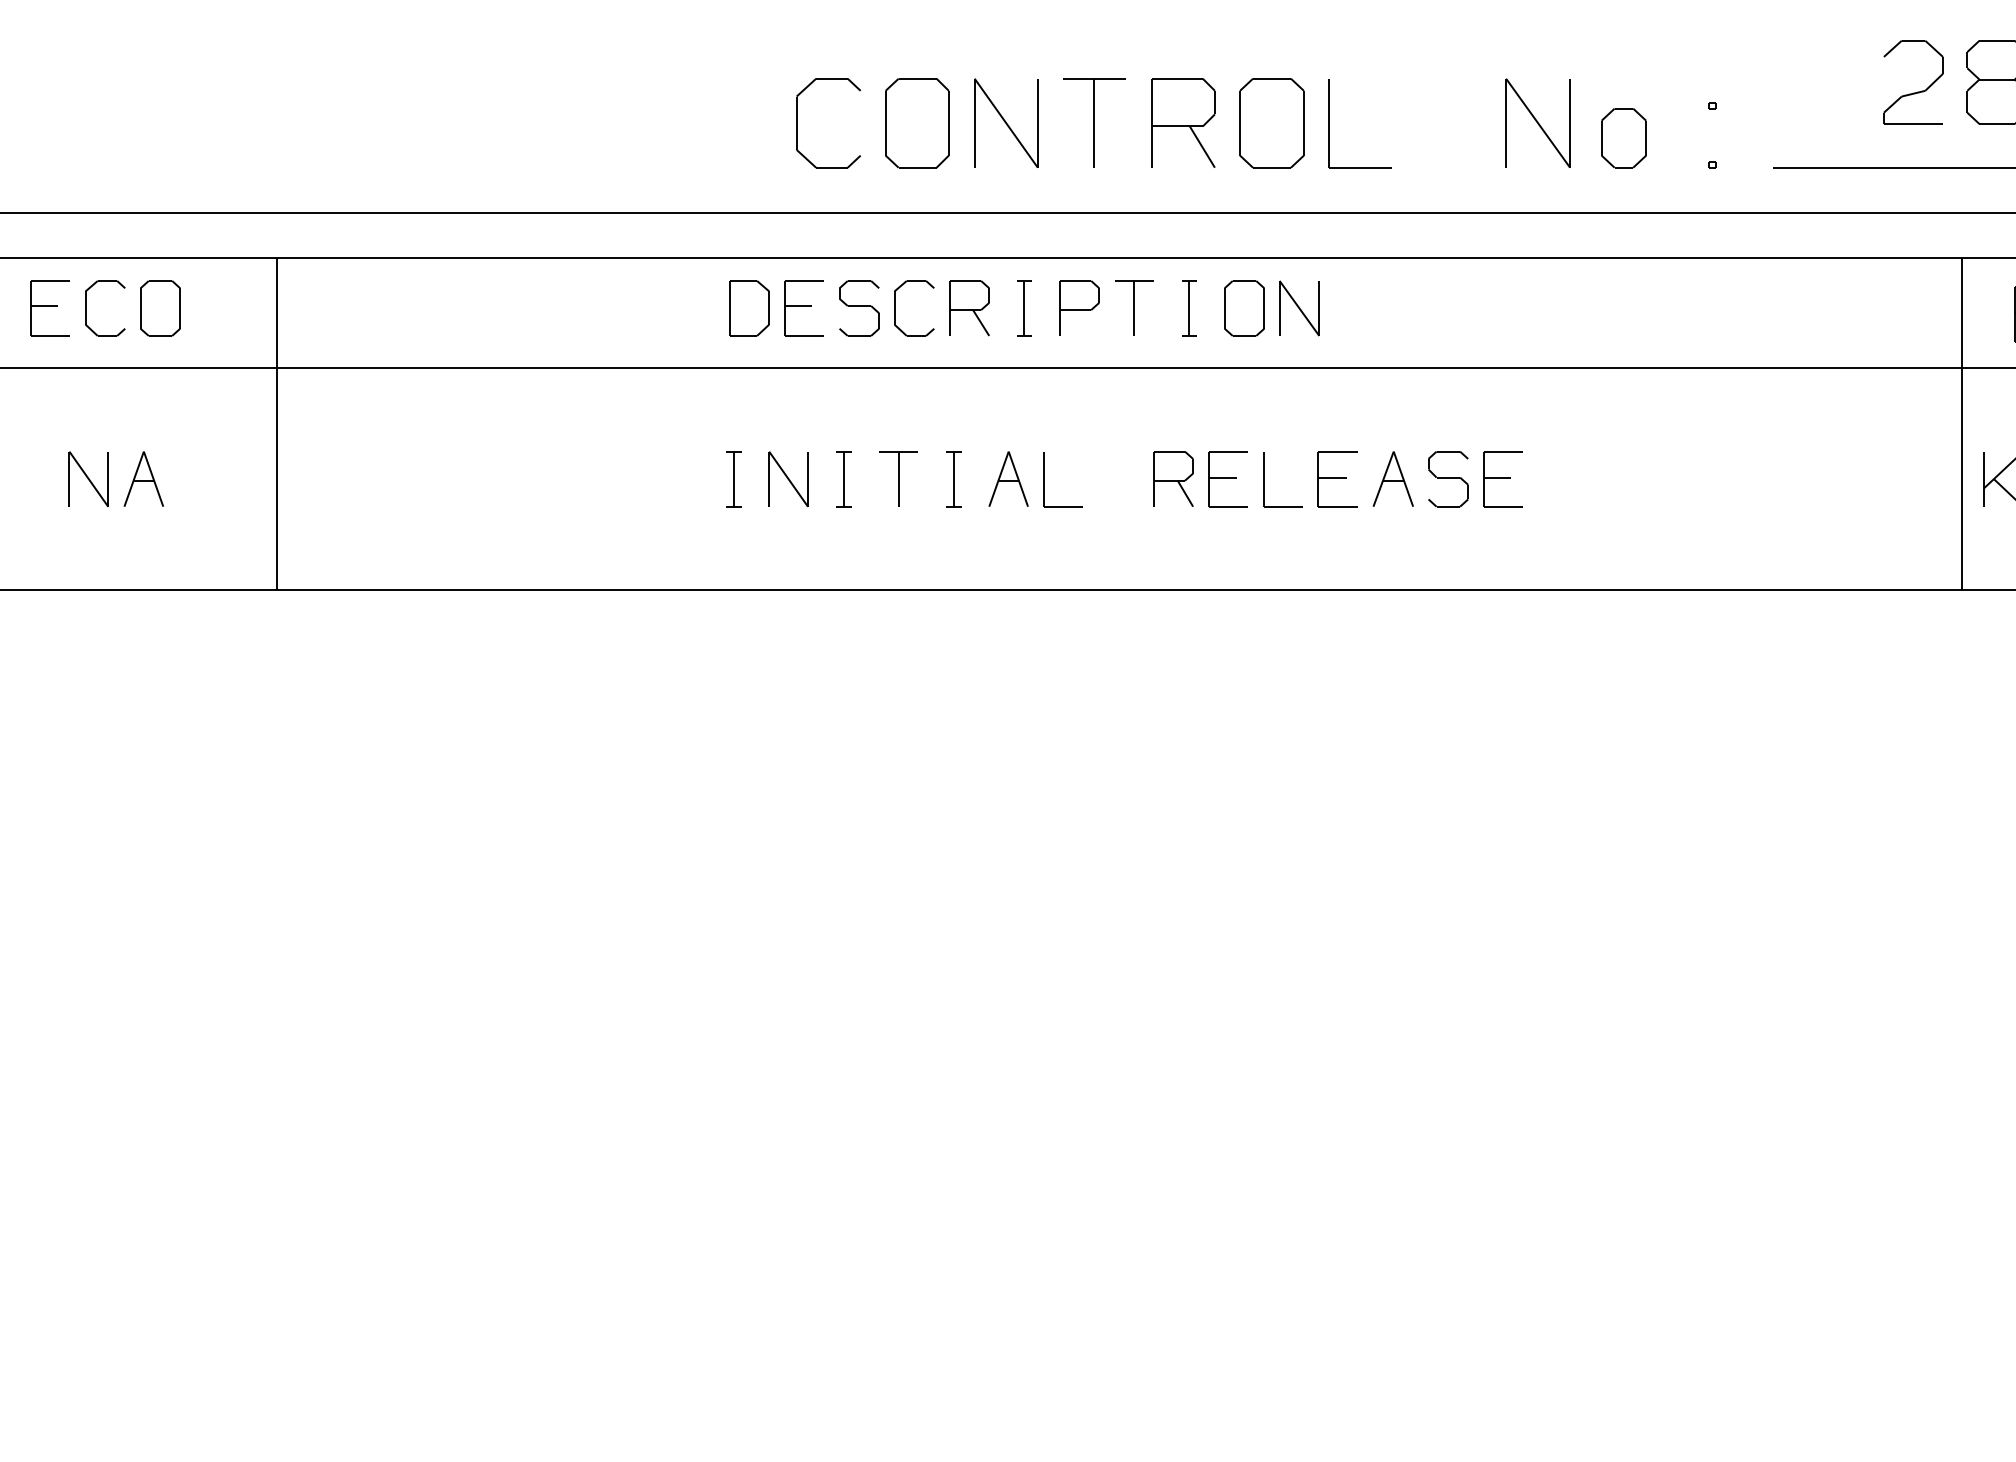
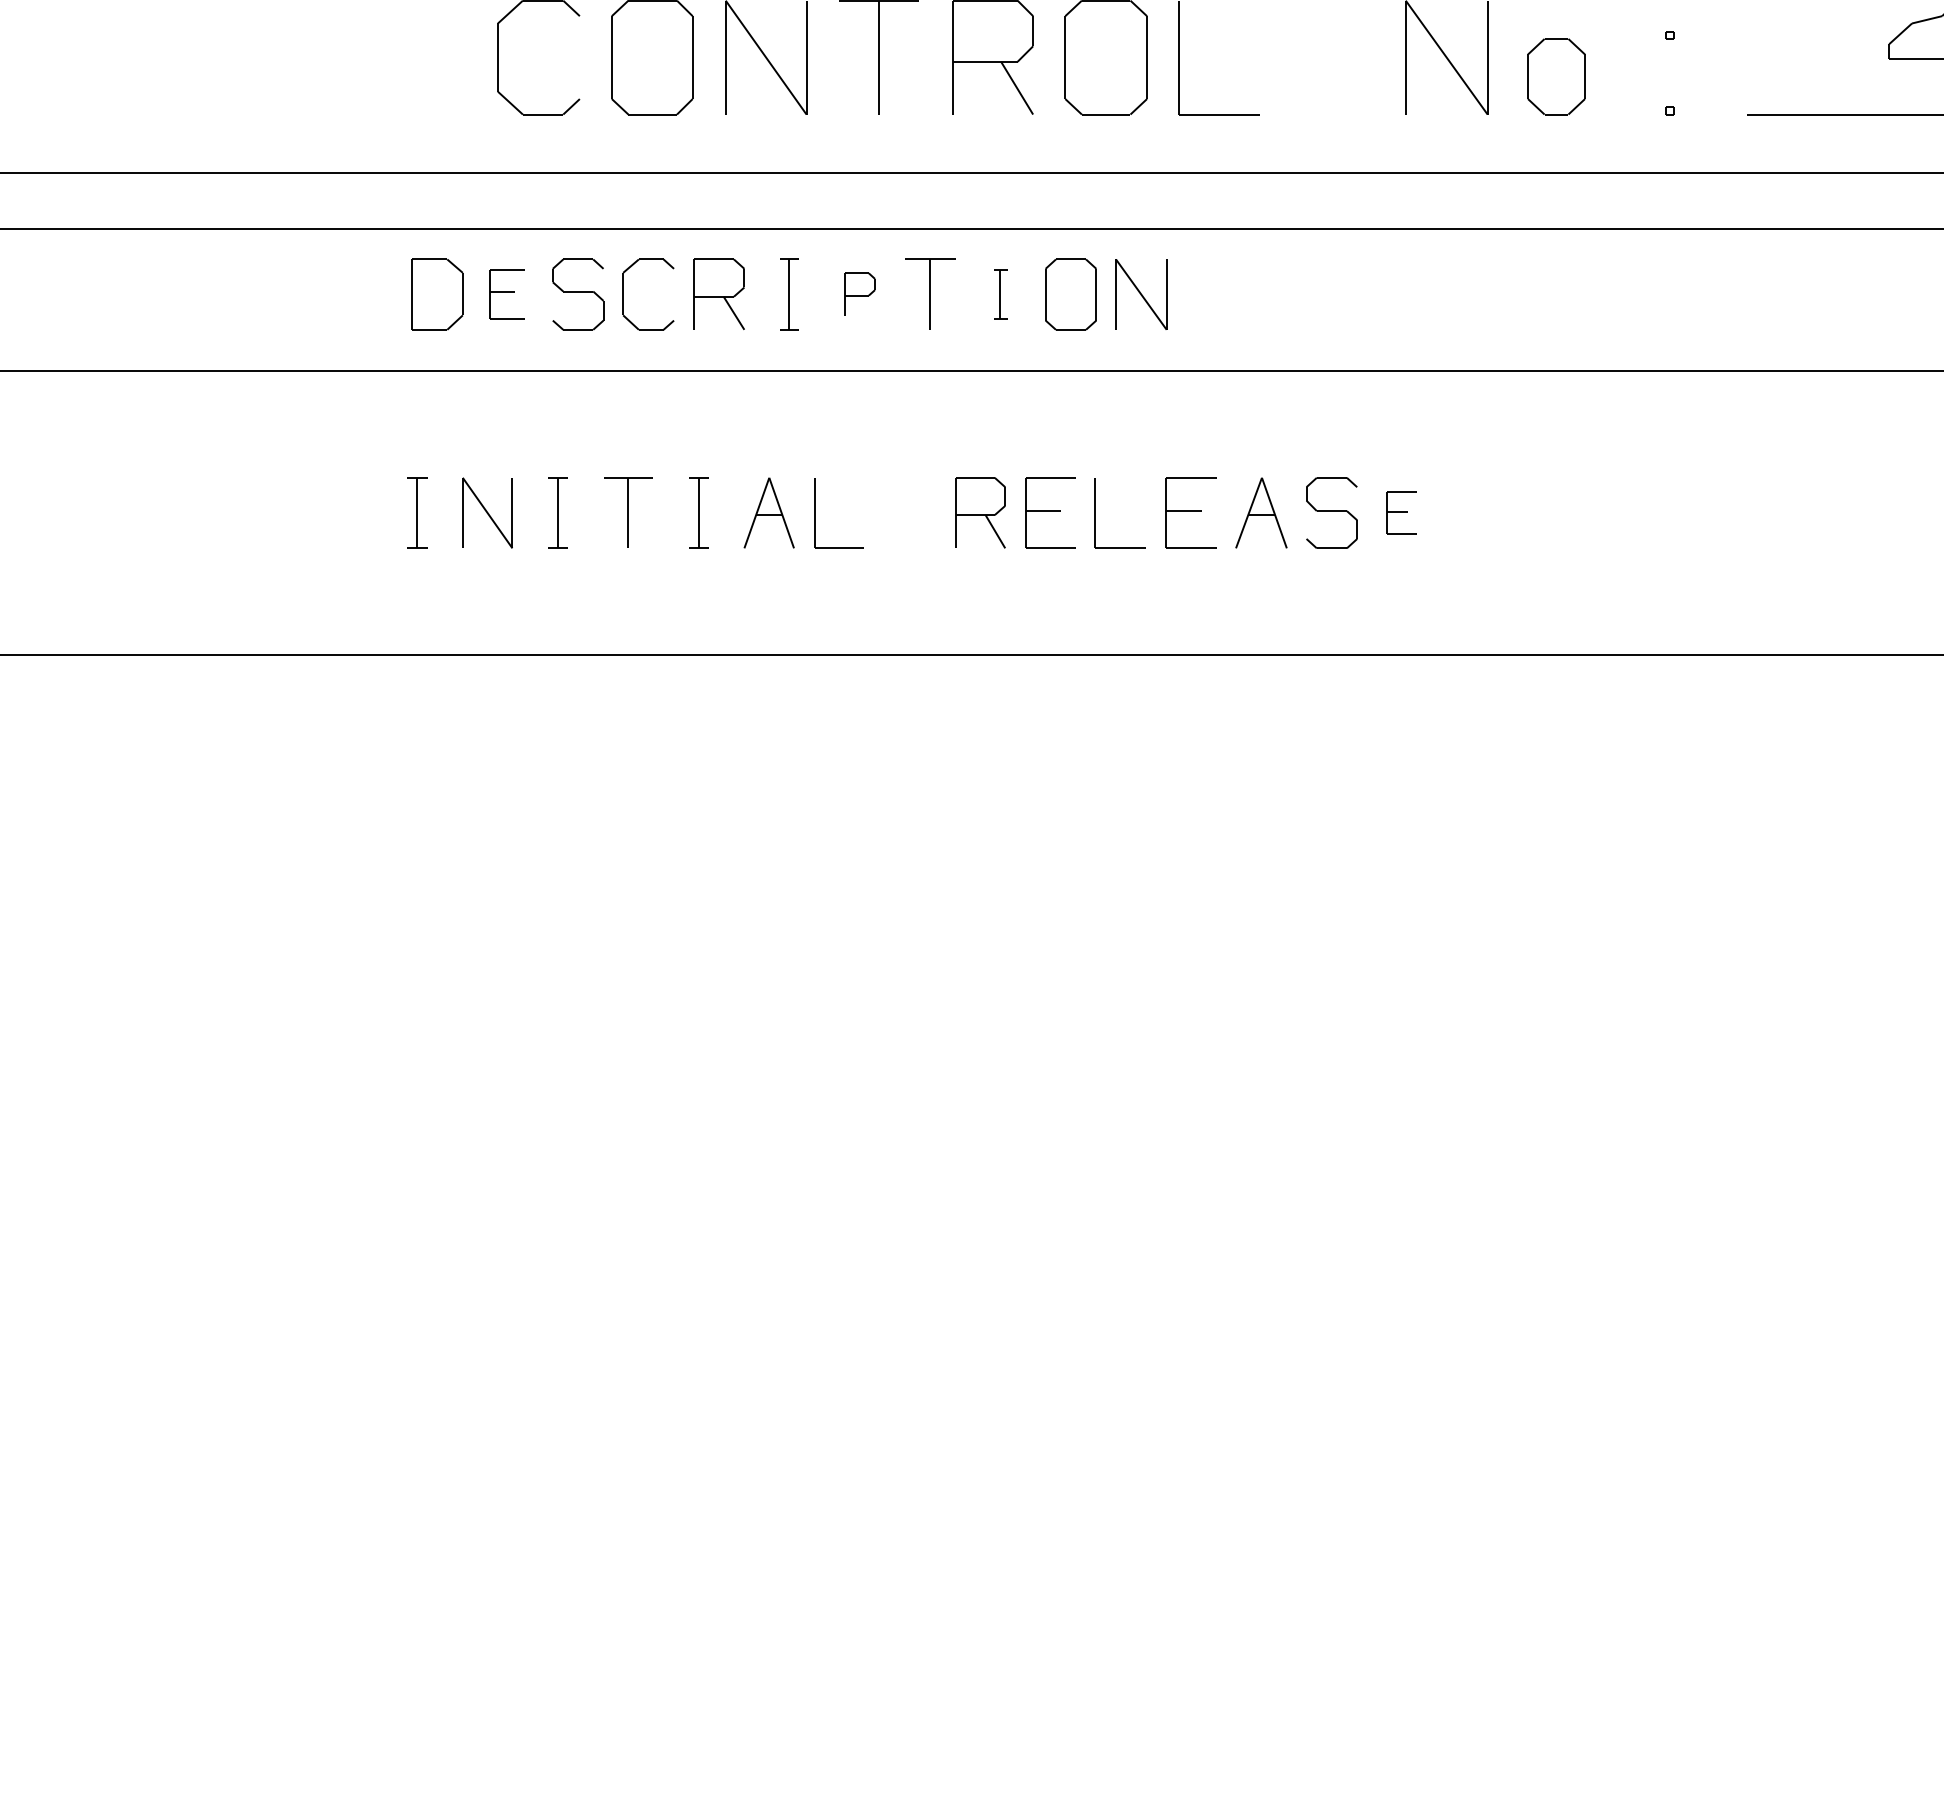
part: (1079, 307) -> (859, 293), size x0.6
part: (803, 308) -> (506, 294), size x0.7
part: (1189, 308) -> (1000, 294), size x0.7
part: (1502, 479) -> (1401, 513), size x0.6

